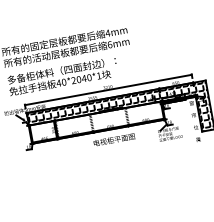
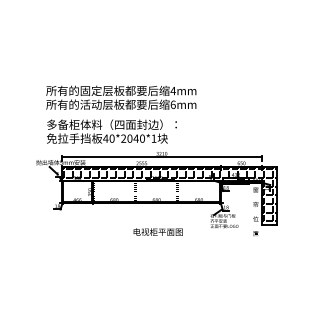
text: (113, 139) -> (157, 231), moved

